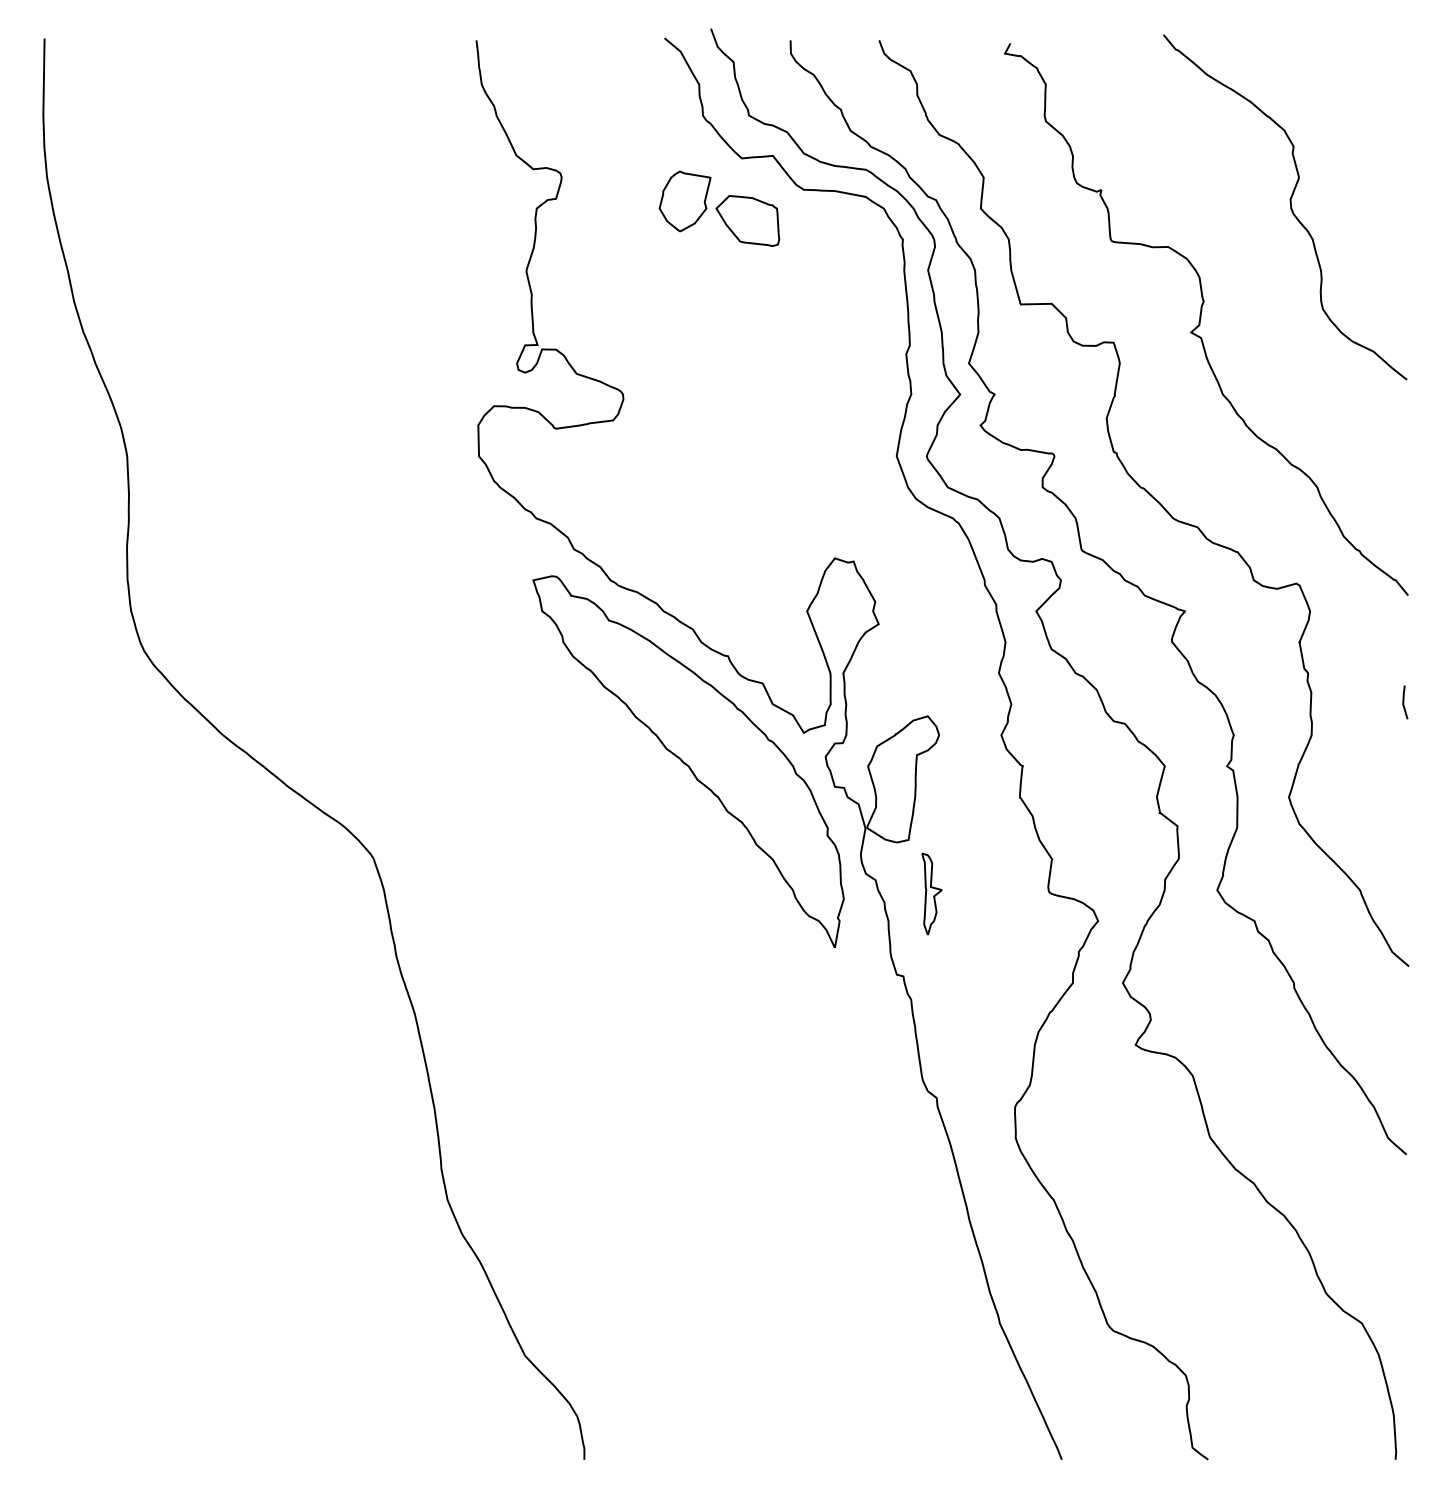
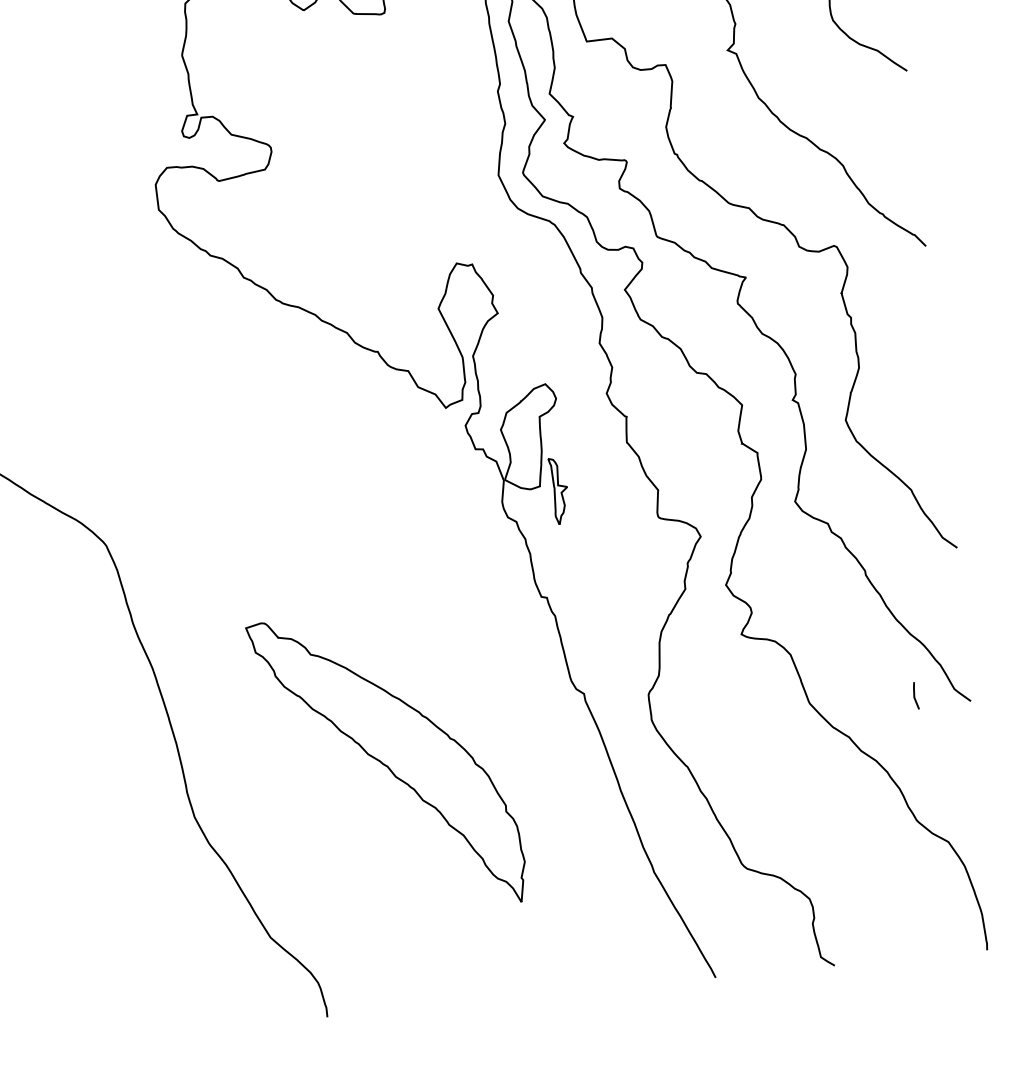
line: (1404, 702) -> (915, 696), moved
part: (688, 761) -> (387, 762), moved
part: (931, 893) -> (559, 490), moved

